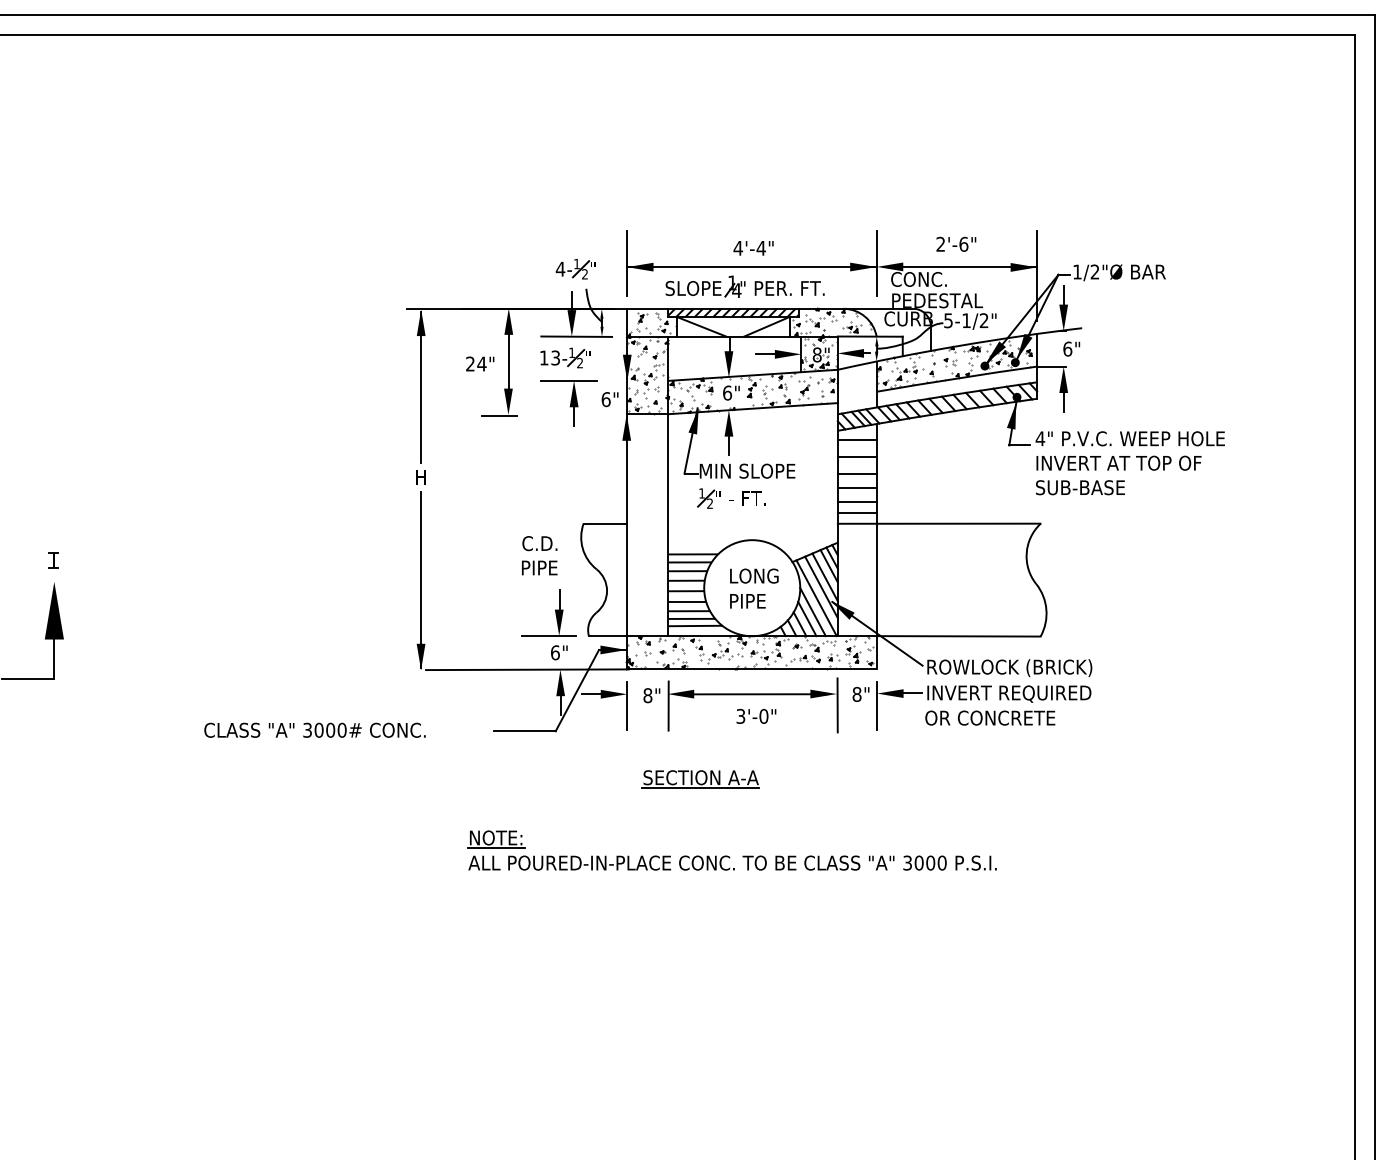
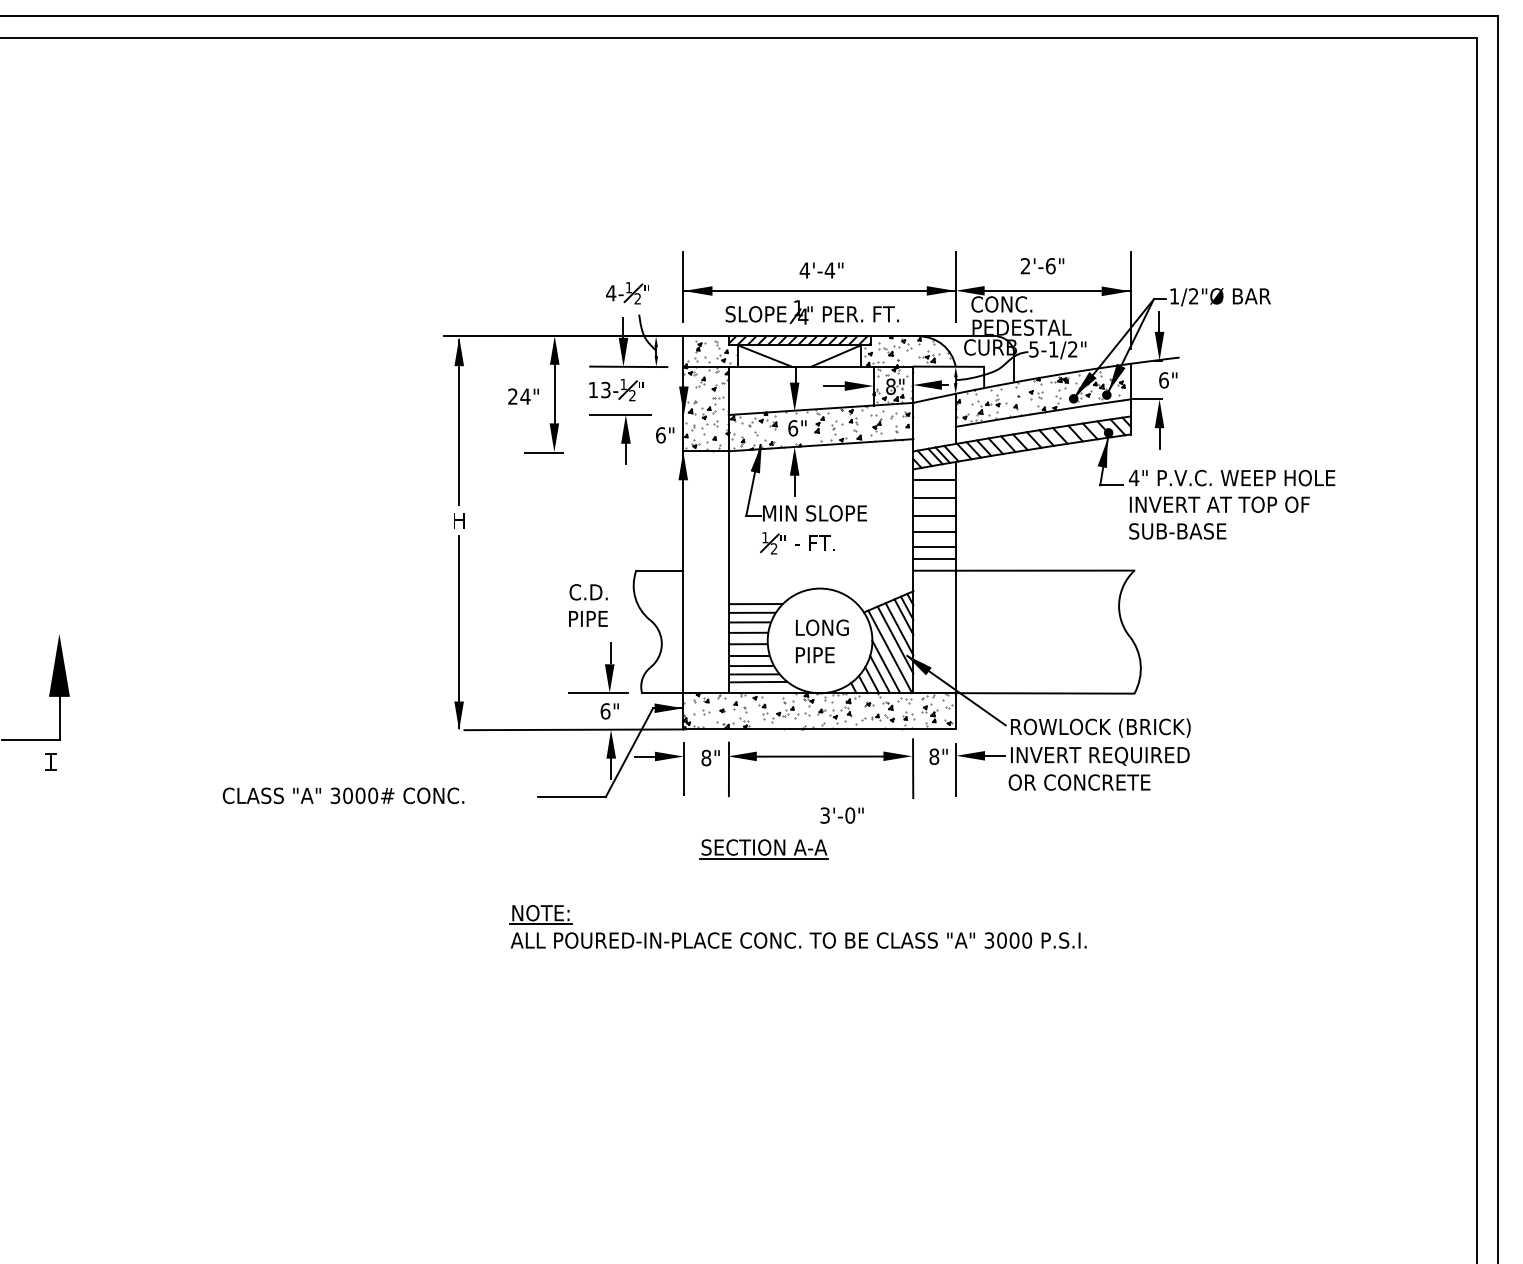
part: (53, 560) -> (50, 762), moved
text: (756, 715) -> (842, 814), moved

